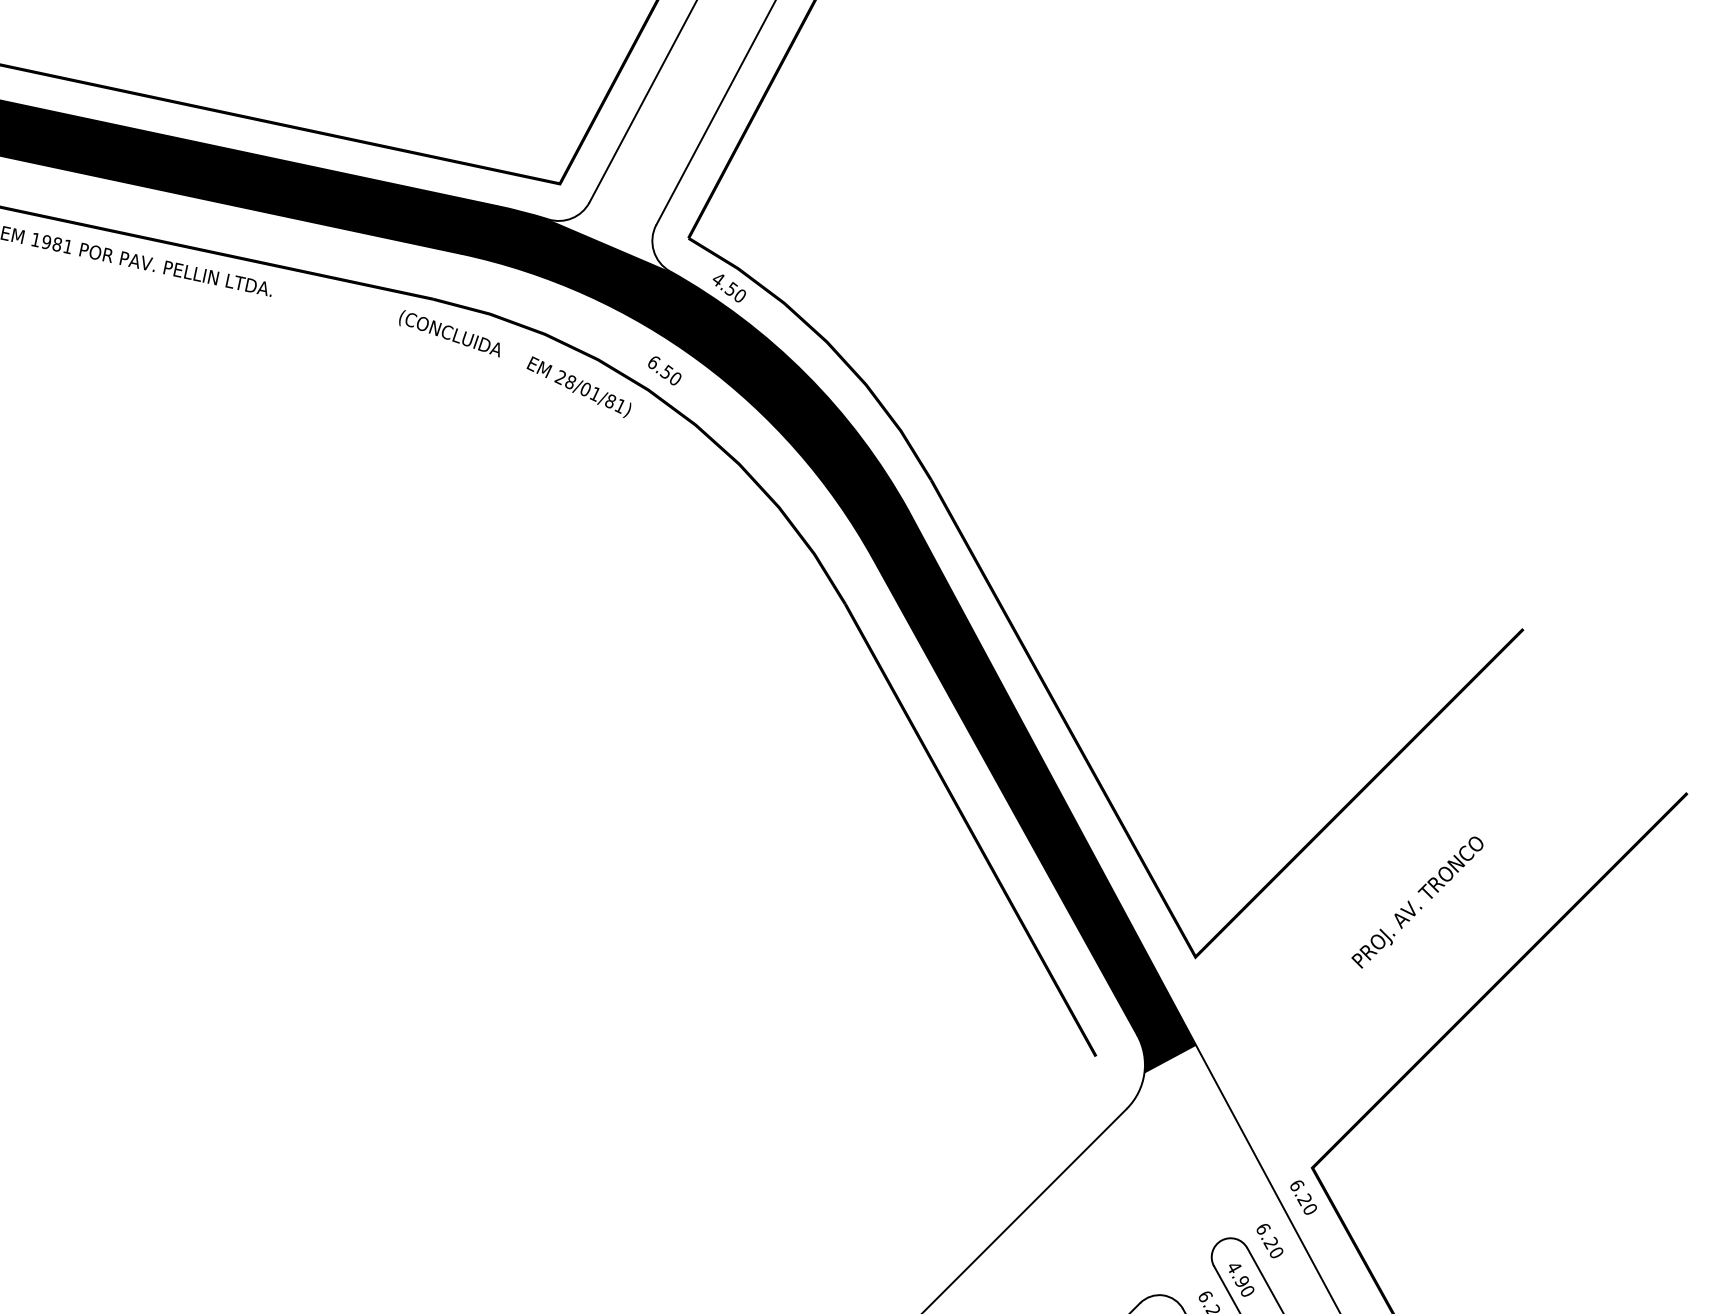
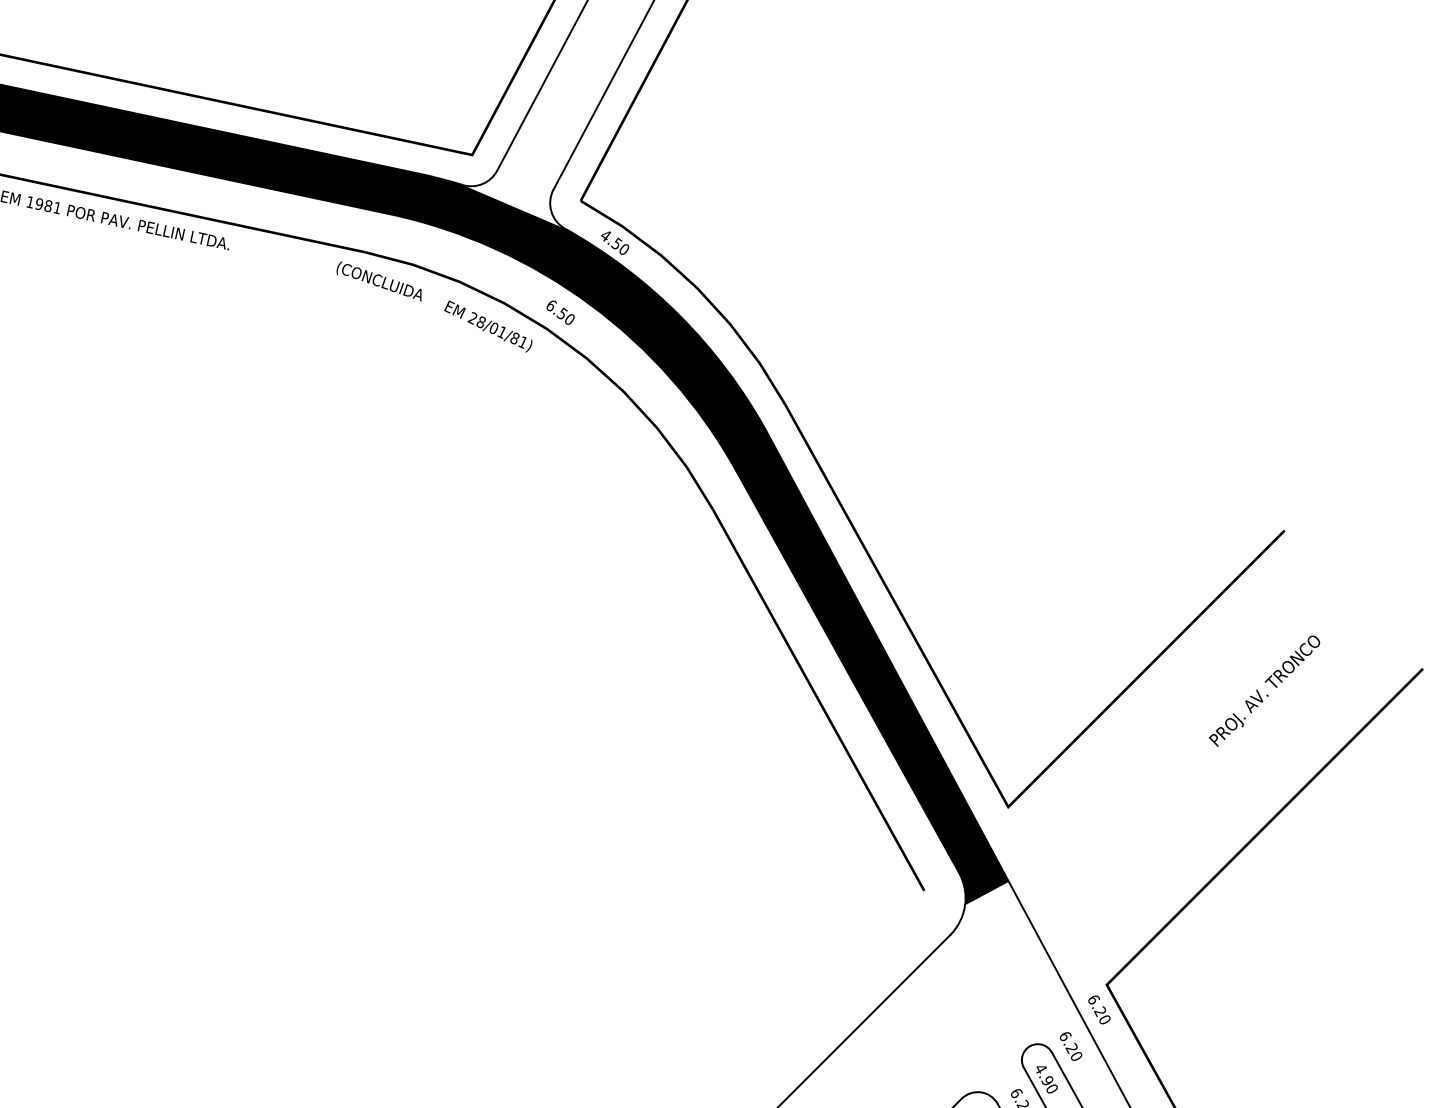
text: (1417, 902) -> (1264, 691), moved

